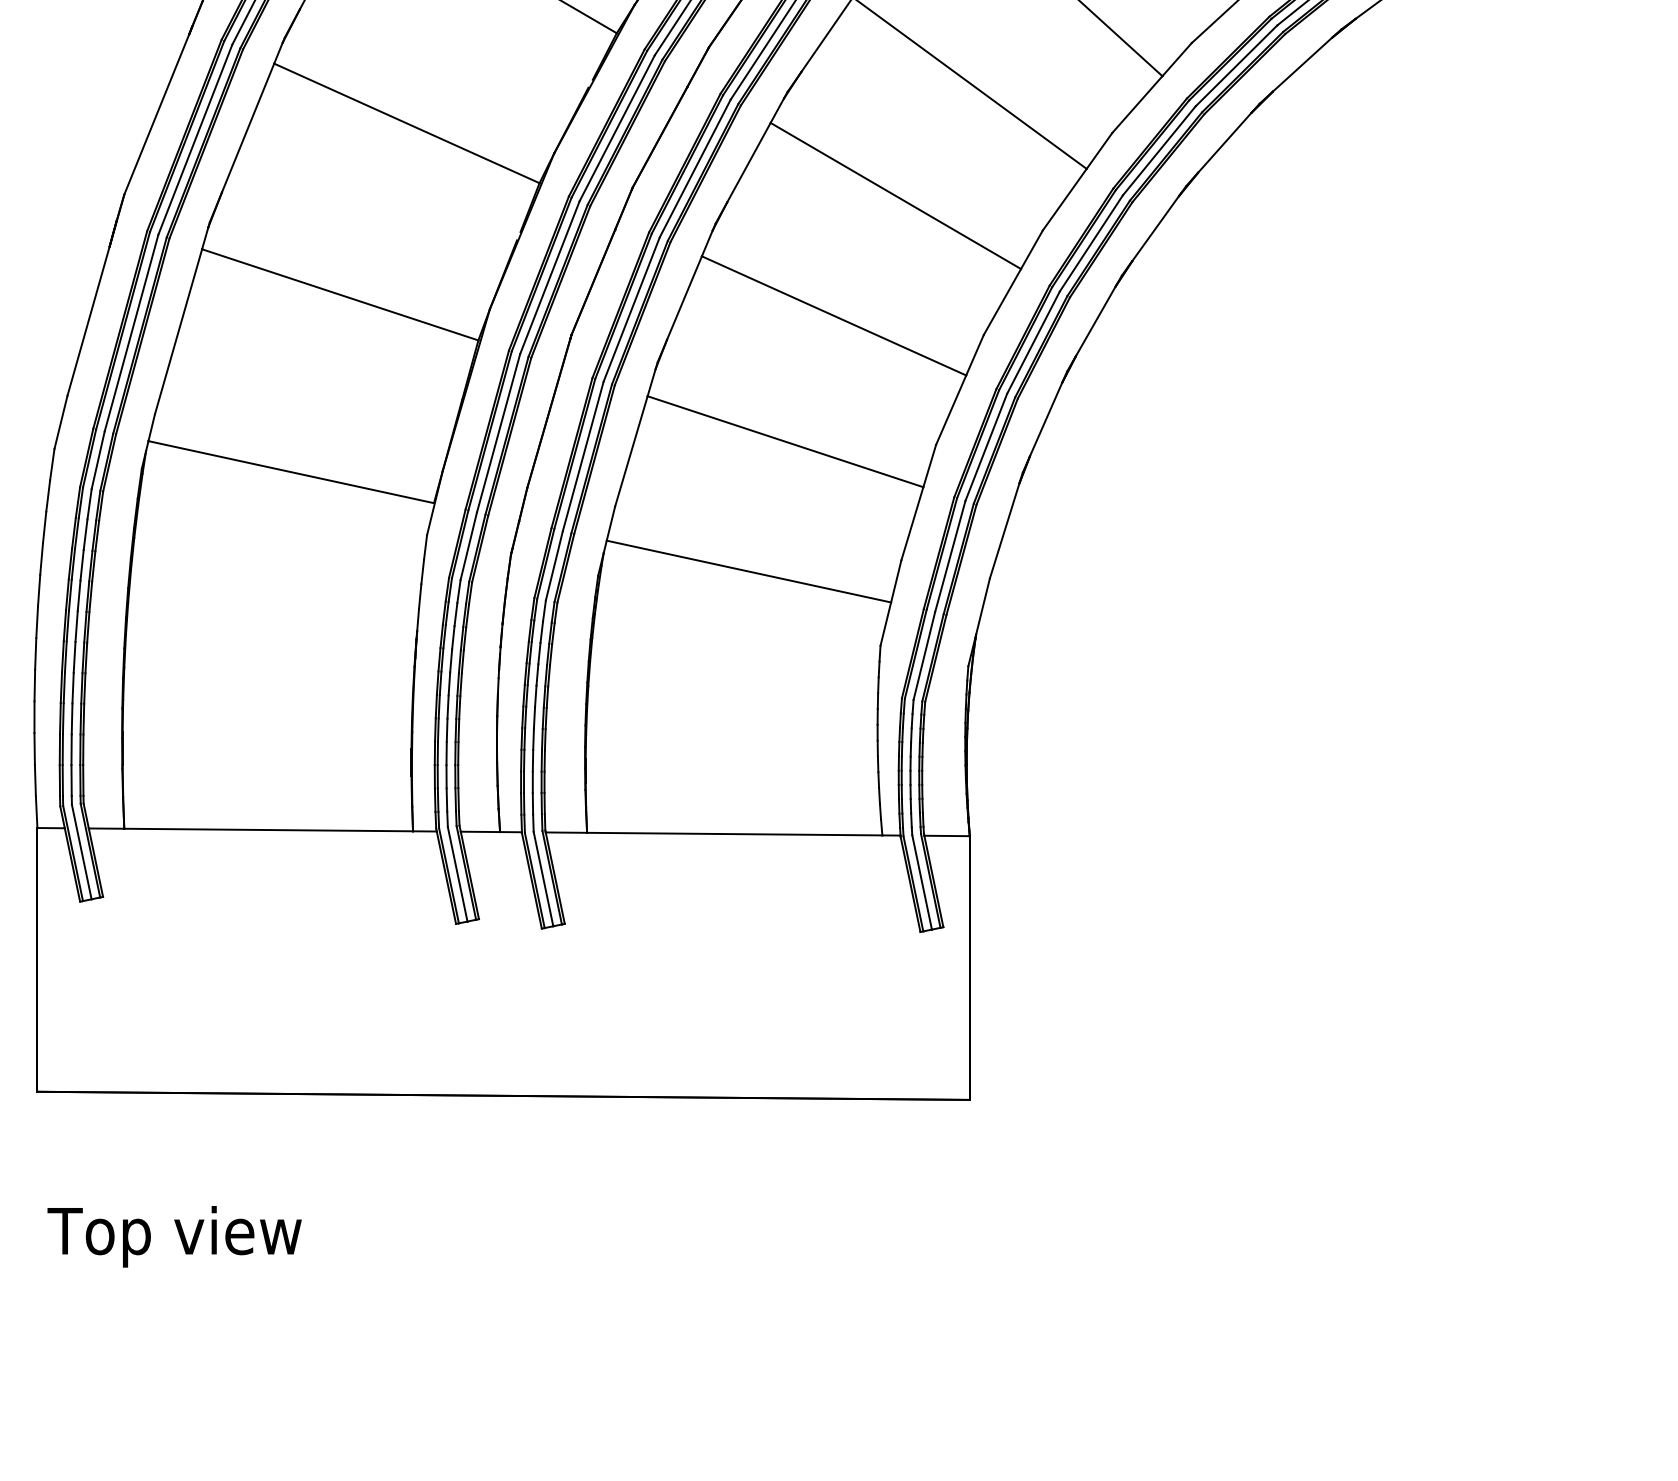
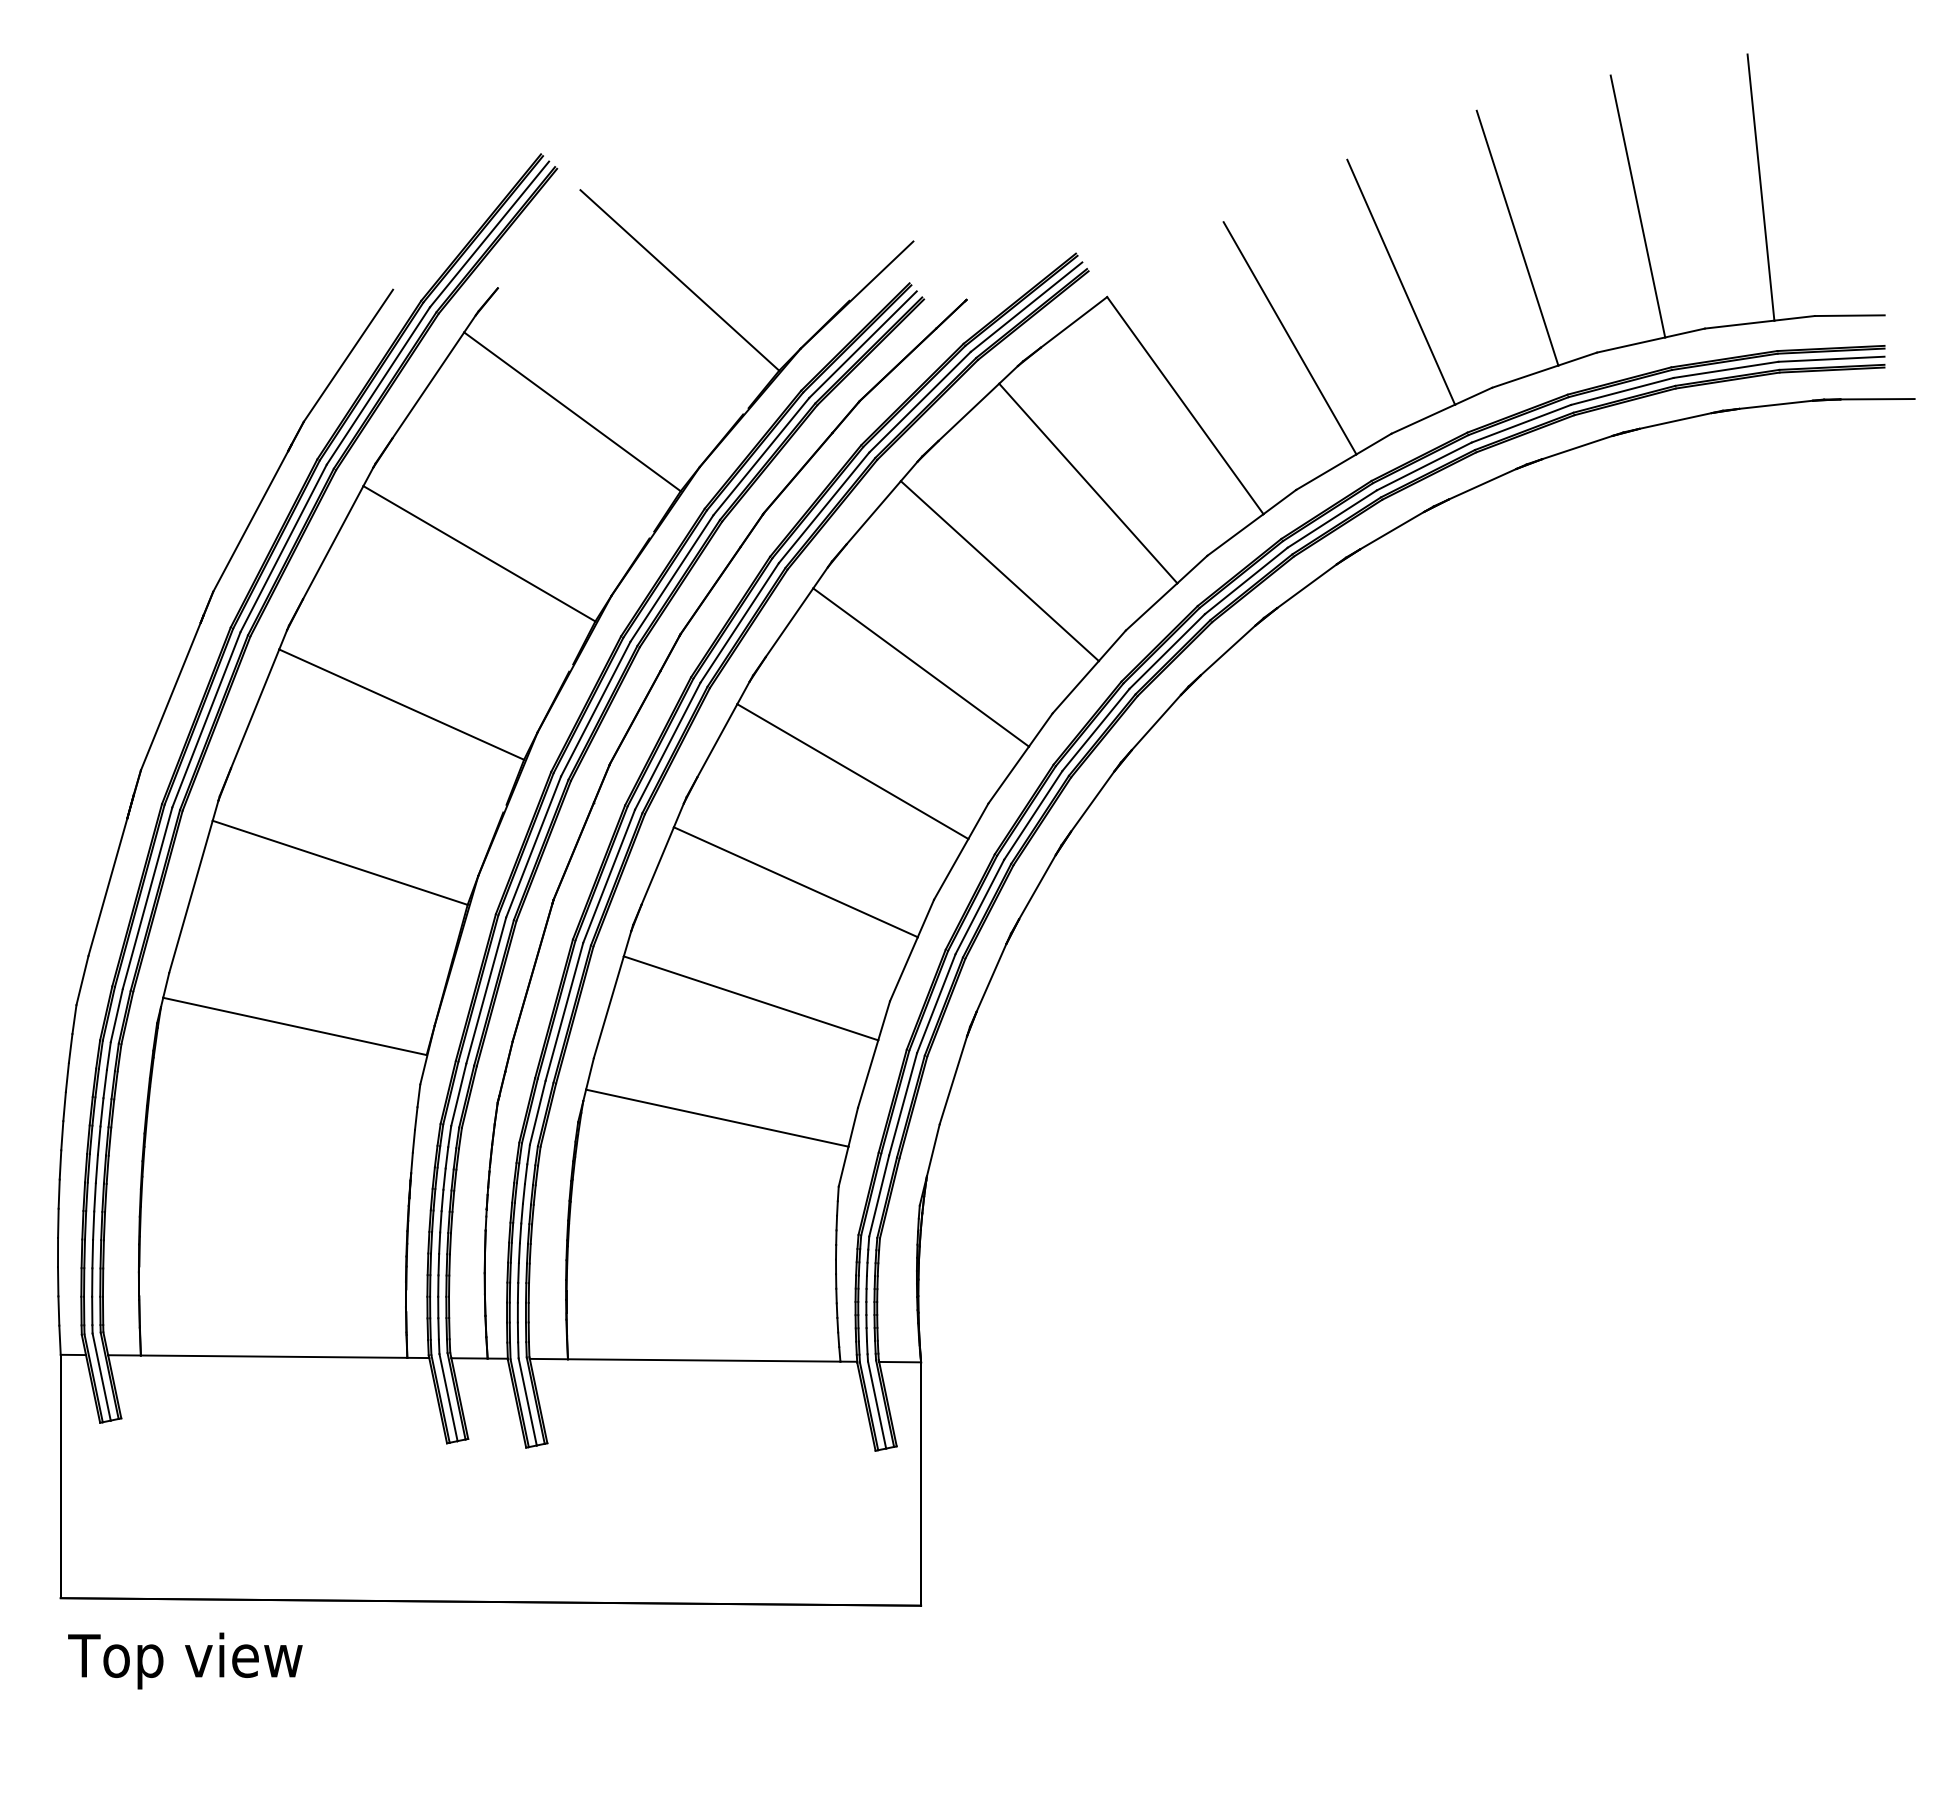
text: (174, 1236) -> (185, 1660), moved

